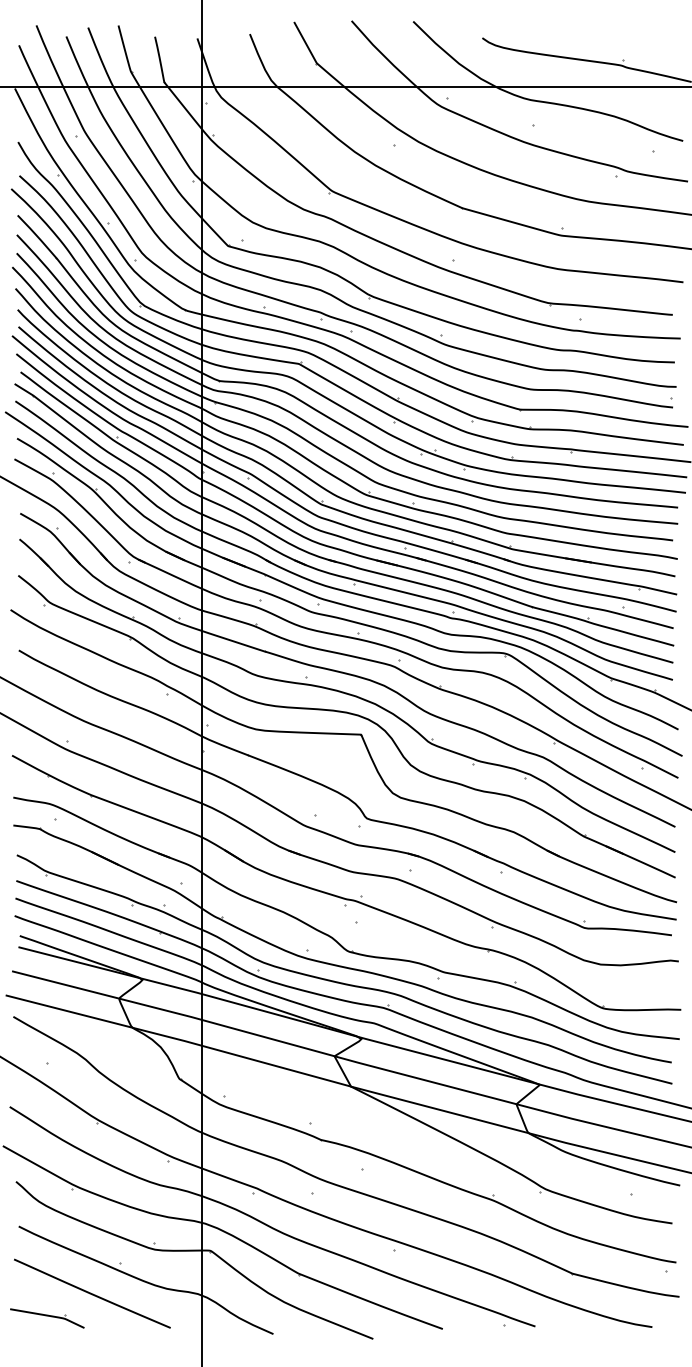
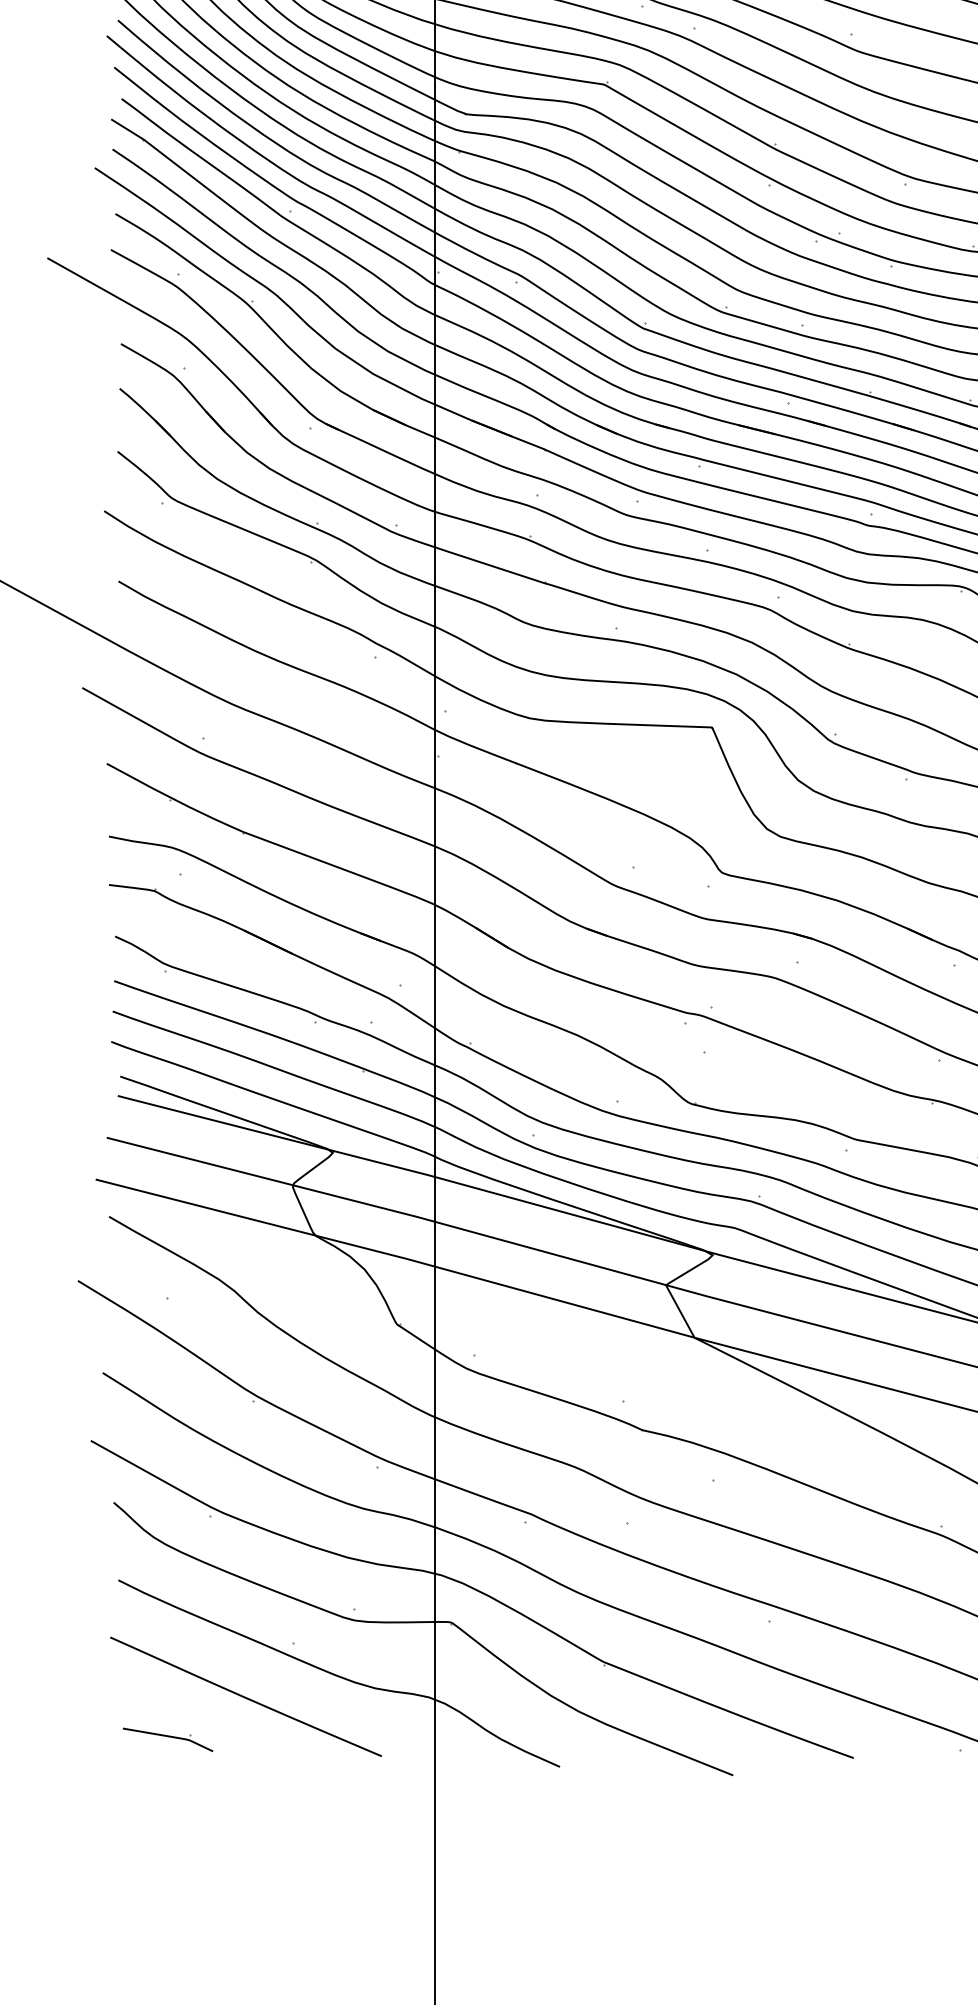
part: (47, 1318) -> (168, 1739), size x0.7

